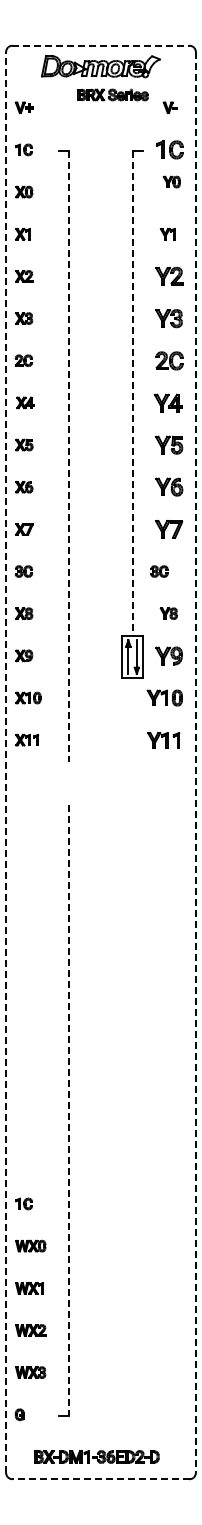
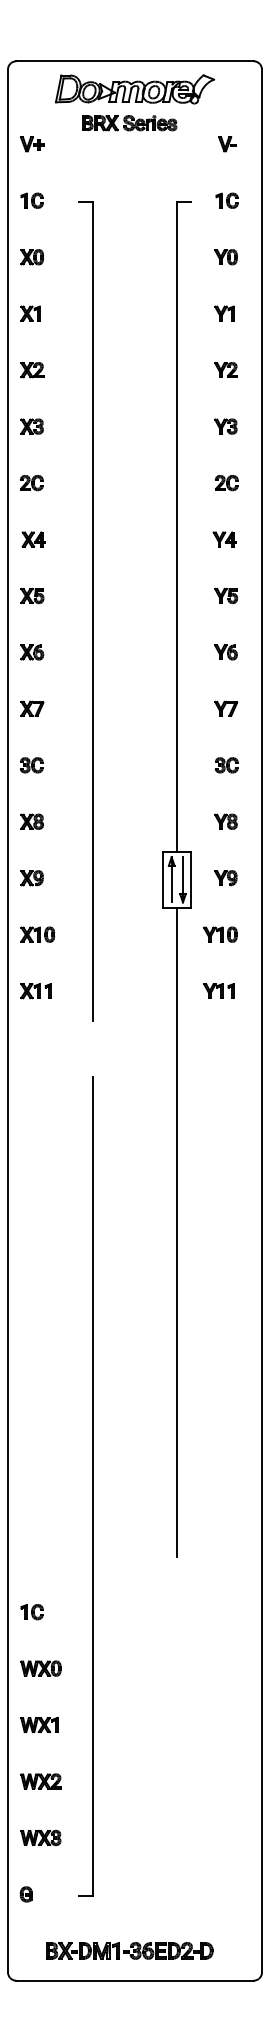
line: (100, 45) -> (134, 60), dashed -> solid
part: (112, 94) -> (128, 122), moved
part: (169, 149) -> (226, 200), size x0.62
part: (171, 181) -> (225, 256), moved
part: (168, 276) -> (225, 370), size x0.62
part: (168, 318) -> (225, 426), size x0.62
part: (169, 360) -> (226, 482), size x0.62
line: (132, 394) -> (177, 528), dashed -> solid
part: (167, 402) -> (224, 538), size x0.62
part: (168, 444) -> (225, 595), size x0.62
line: (69, 456) -> (92, 611), dashed -> solid
part: (168, 487) -> (225, 652), size x0.62
part: (168, 529) -> (225, 709), size x0.62
part: (159, 571) -> (226, 765), moved
part: (168, 655) -> (225, 877), size x0.62
part: (164, 697) -> (220, 933), size x0.71
part: (163, 739) -> (218, 990), size x0.71
line: (6, 761) -> (8, 1019), dashed -> solid
line: (195, 762) -> (261, 1021), dashed -> solid
line: (132, 920) -> (177, 1232), added
line: (69, 1110) -> (92, 1486), dashed -> solid
line: (100, 1479) -> (134, 1981), dashed -> solid

